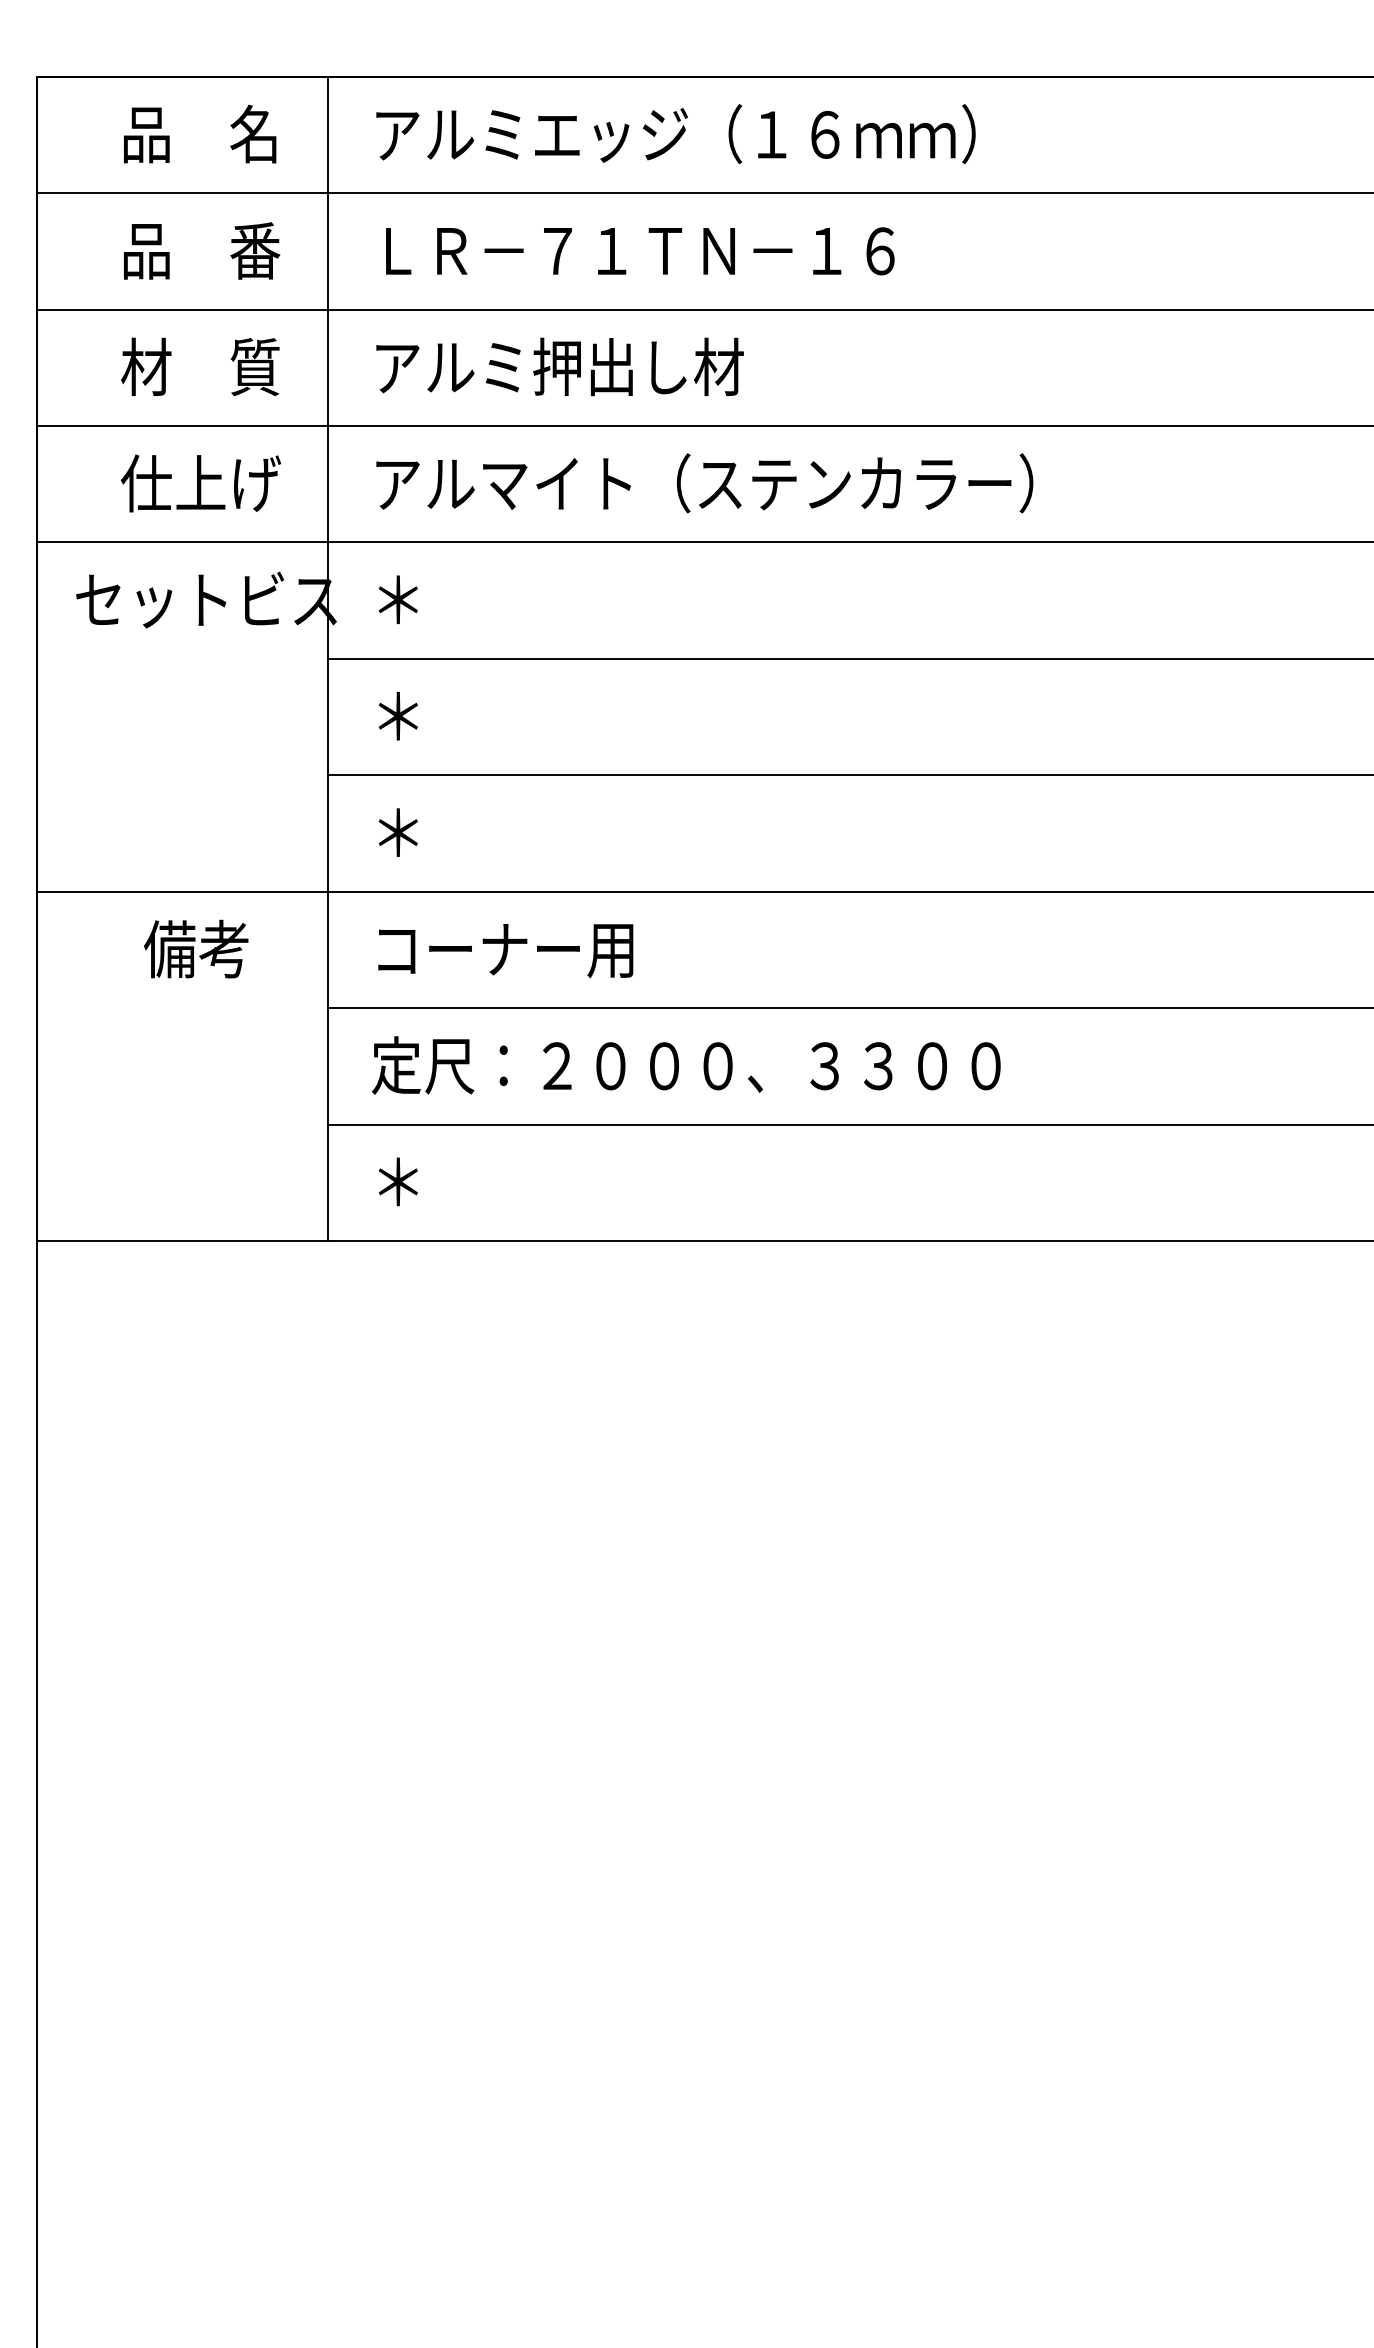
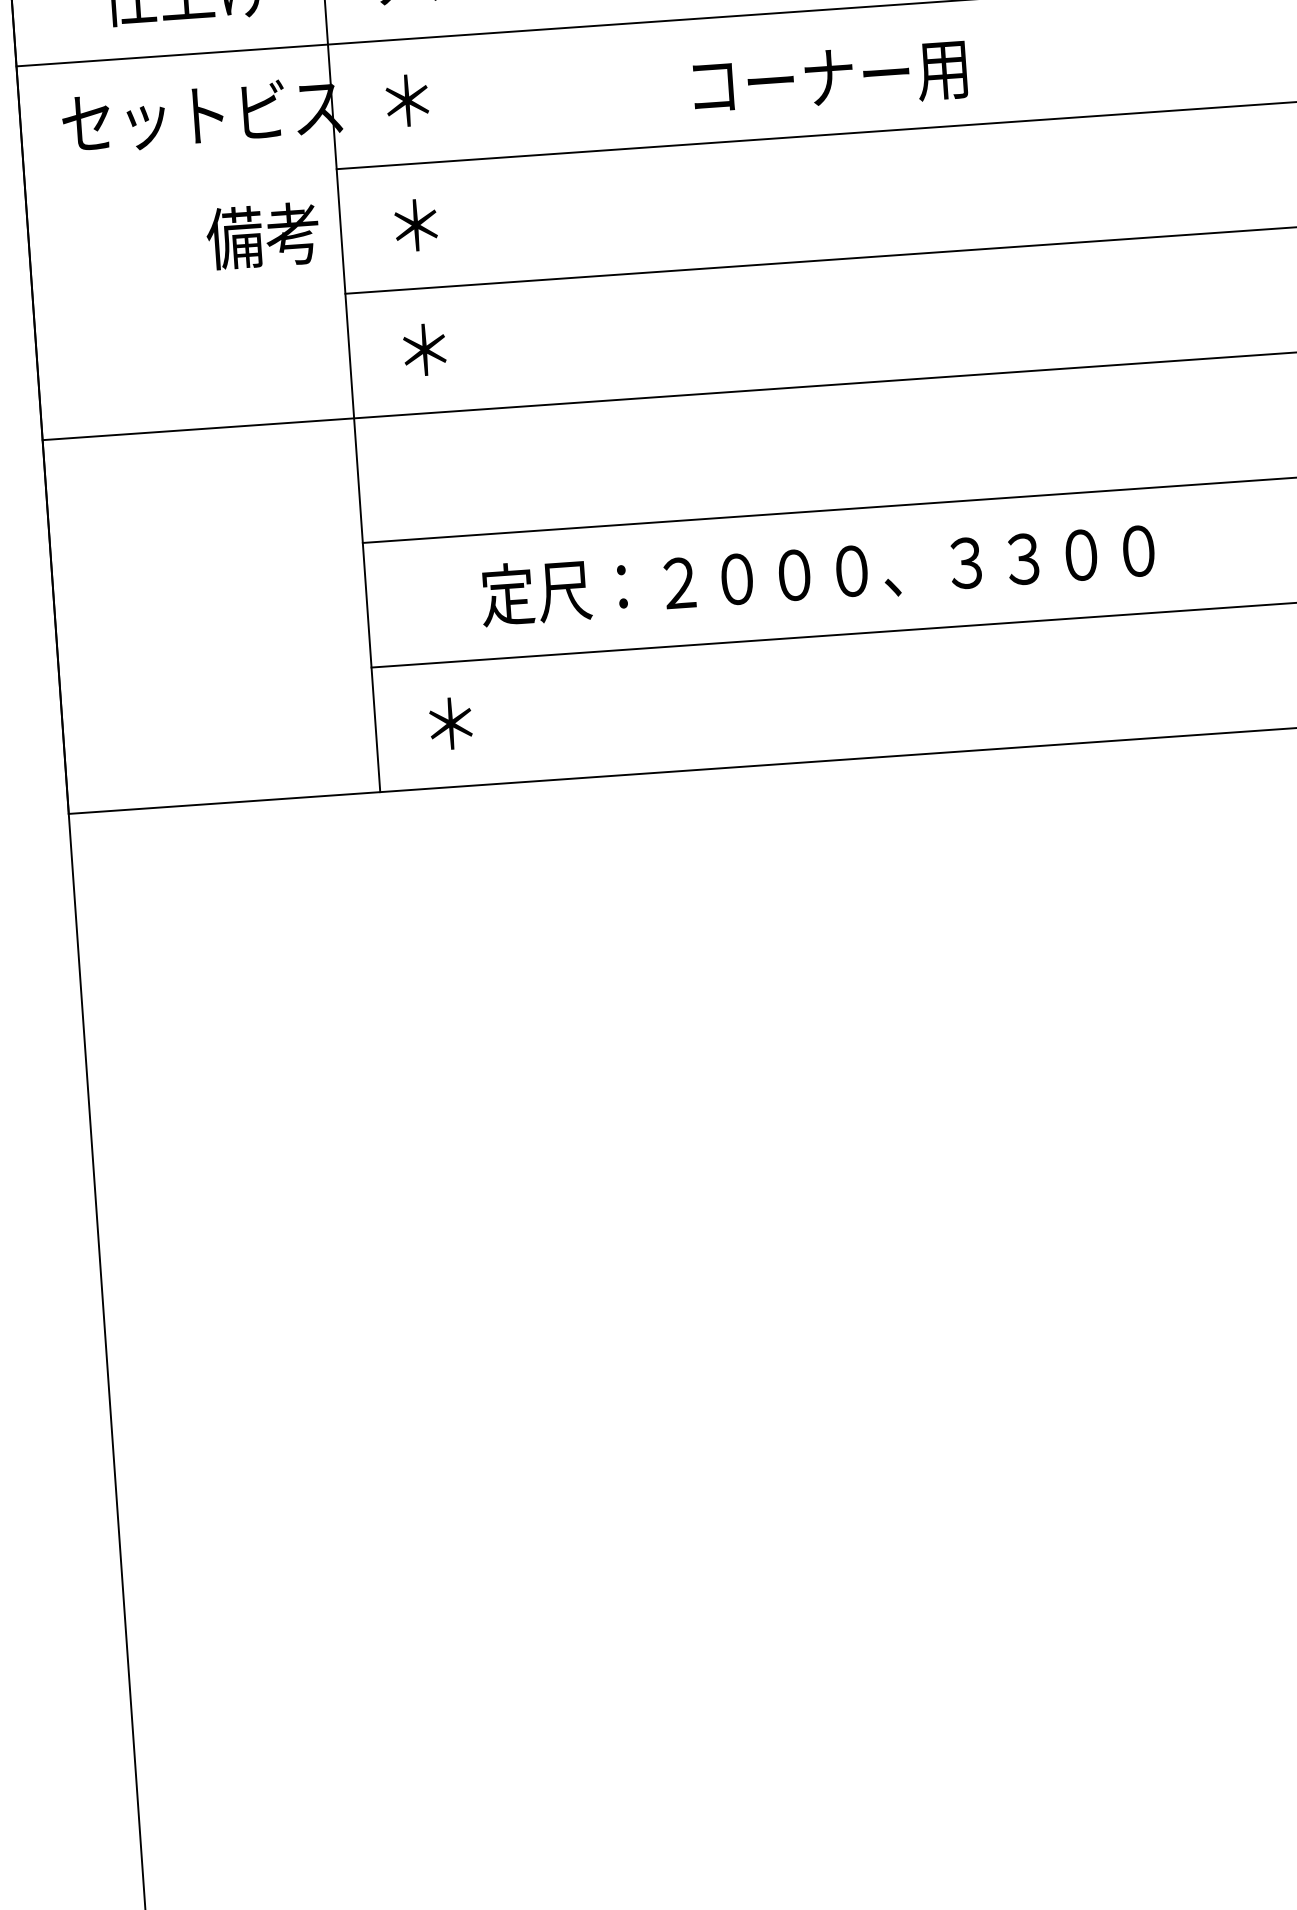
text: (195, 948) -> (262, 235), moved
text: (505, 951) -> (829, 79), moved
text: (685, 1065) -> (816, 572), moved

